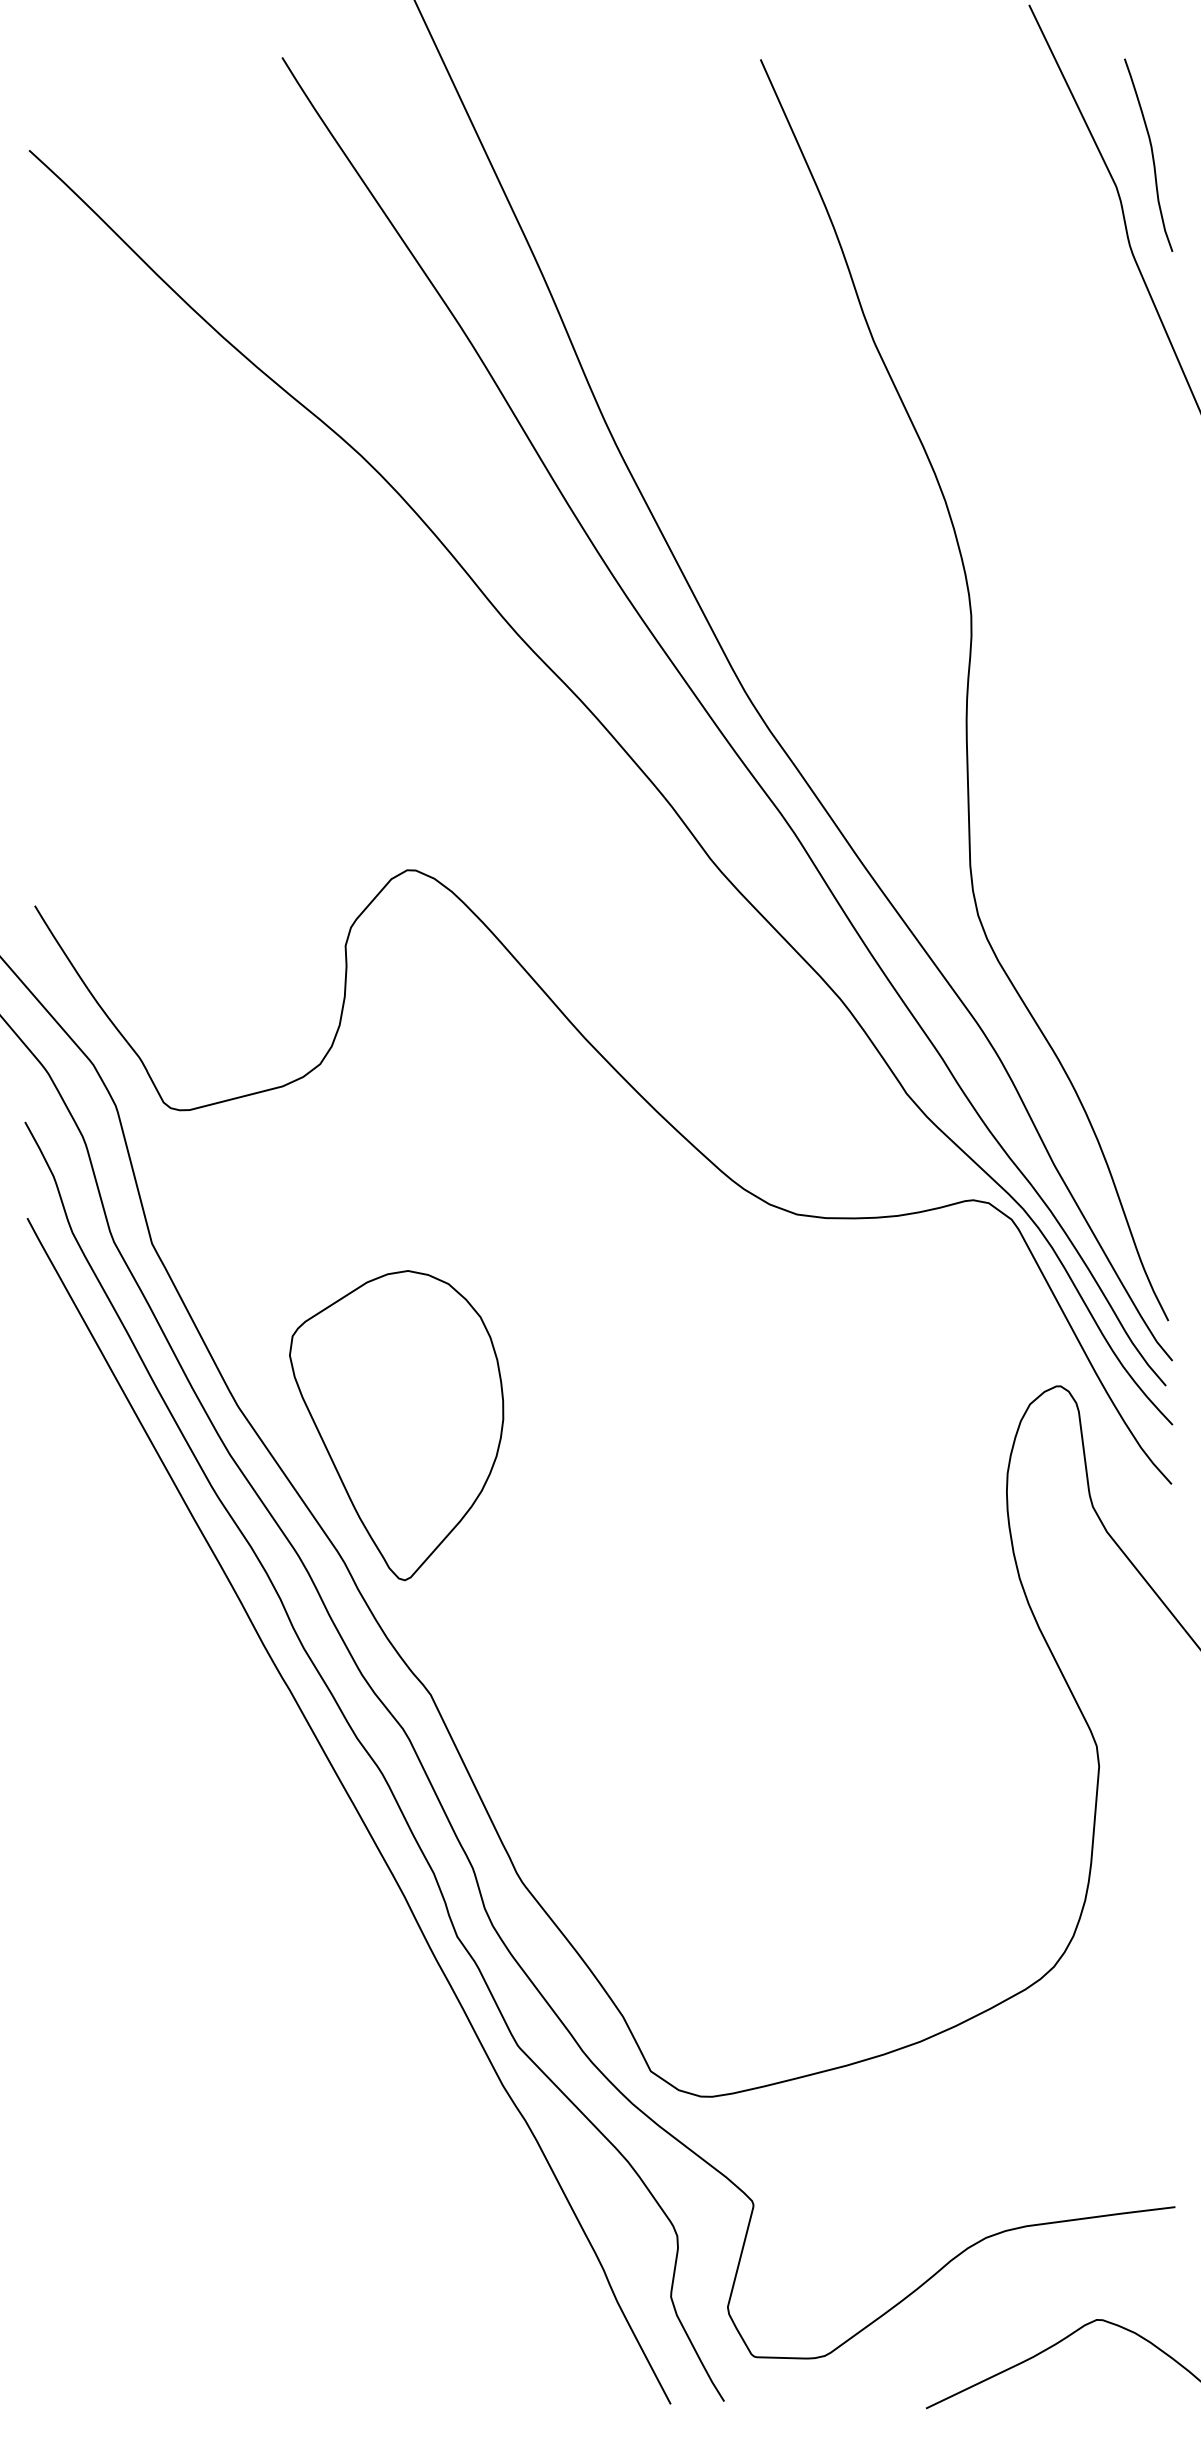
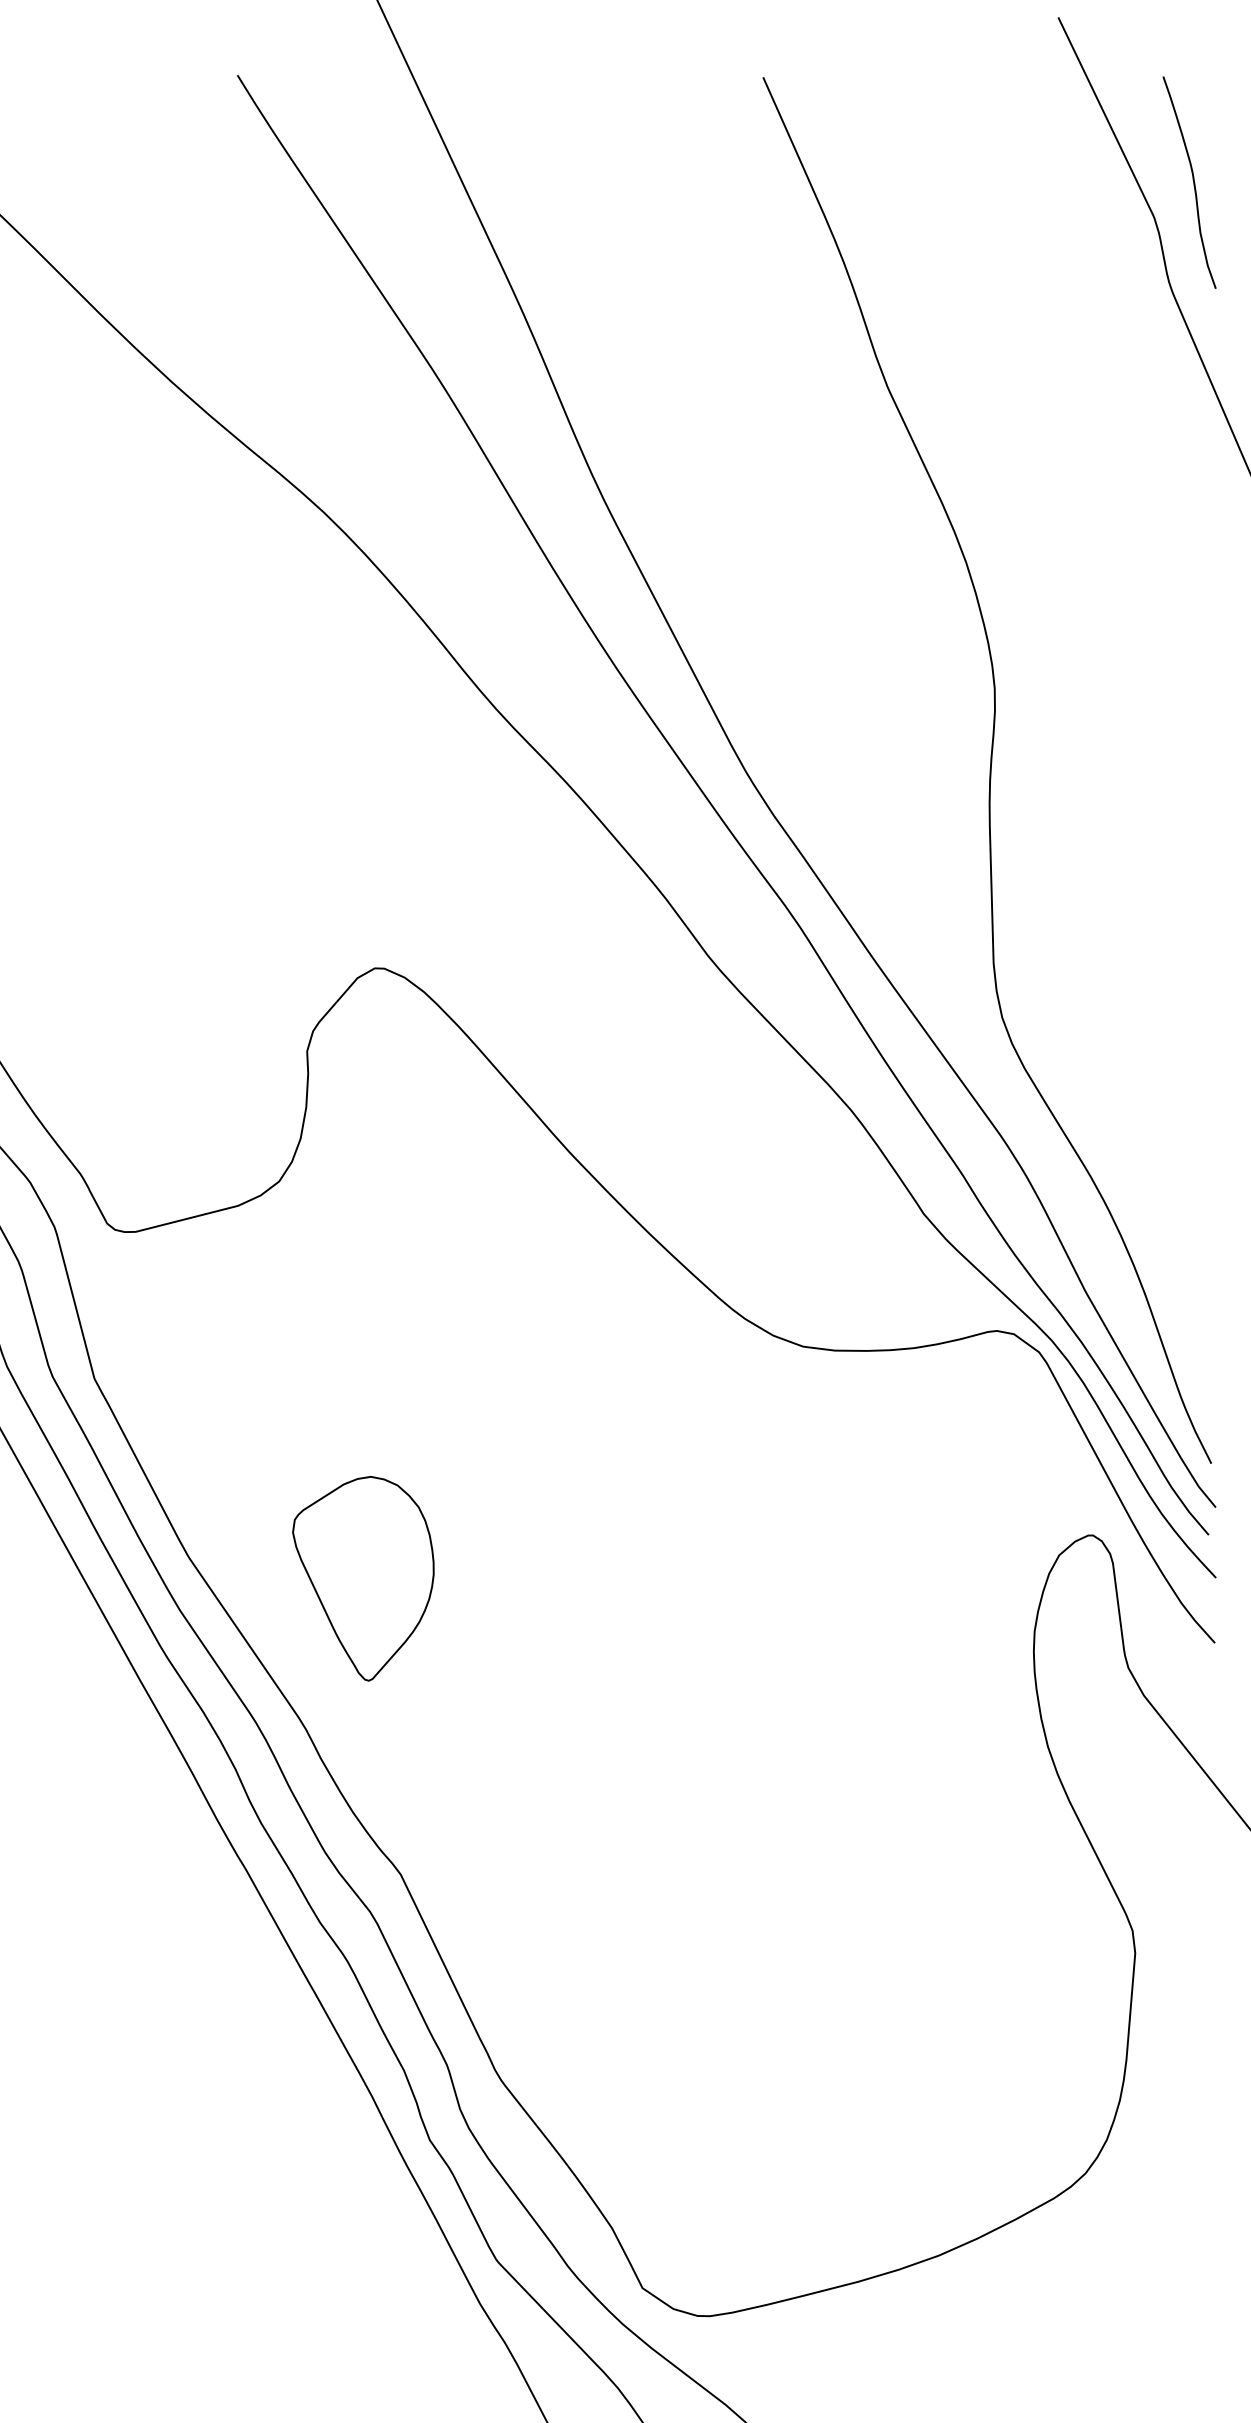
part: (396, 1425) -> (363, 1578), size x0.6

